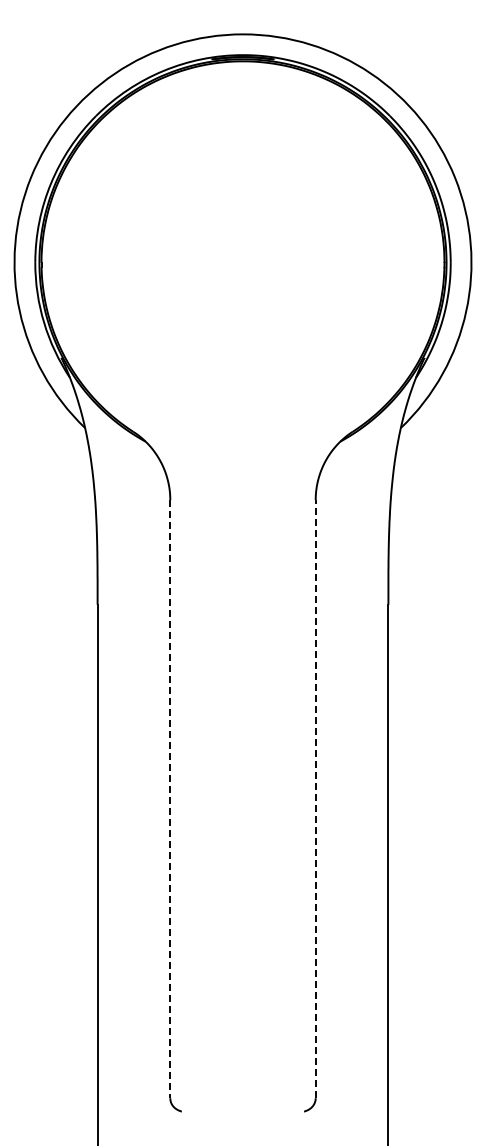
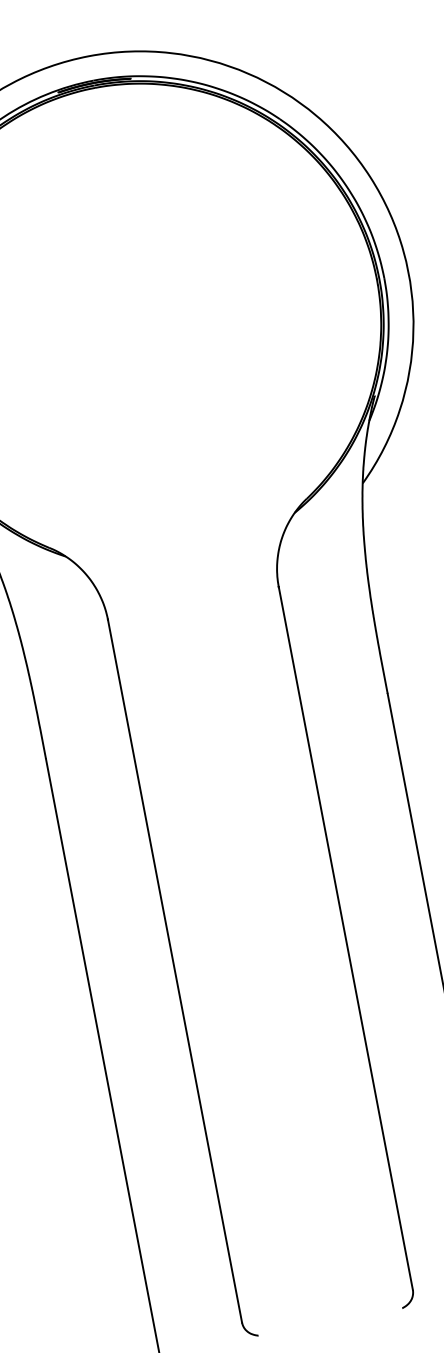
line: (315, 798) -> (345, 937), dashed -> solid
line: (170, 799) -> (175, 971), dashed -> solid

